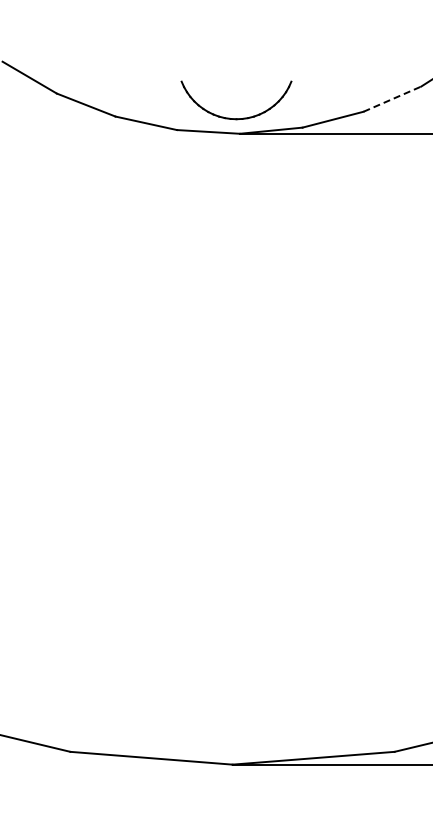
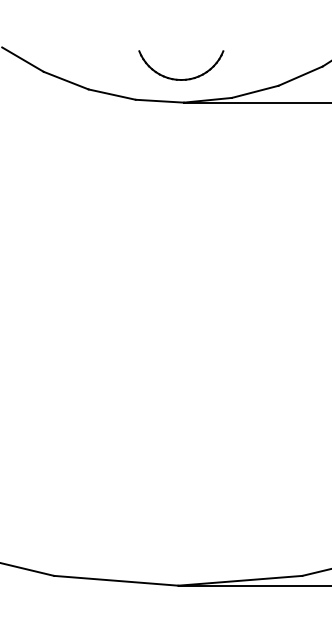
line: (392, 98) -> (300, 75), dashed -> solid
part: (236, 118) -> (181, 79), moved

